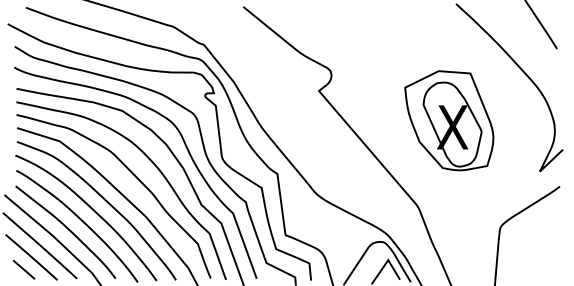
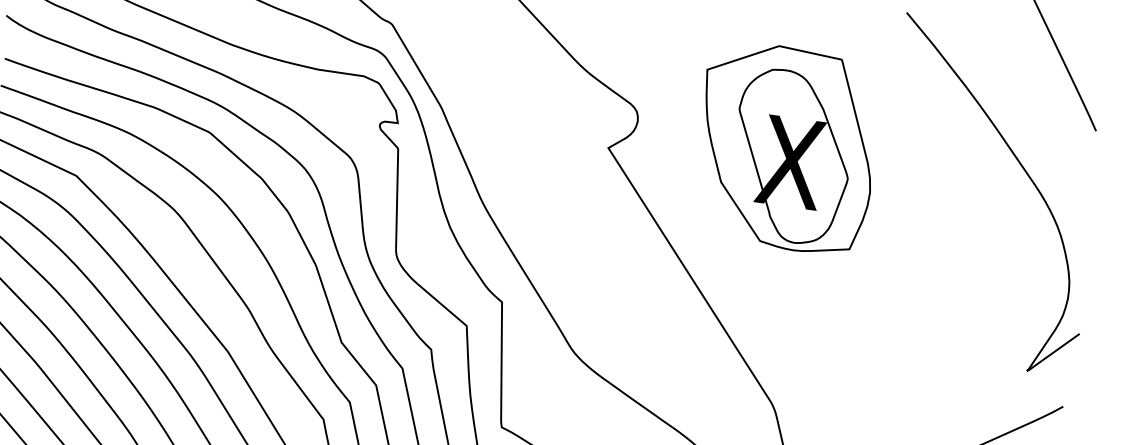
part: (449, 120) -> (786, 147), moved

